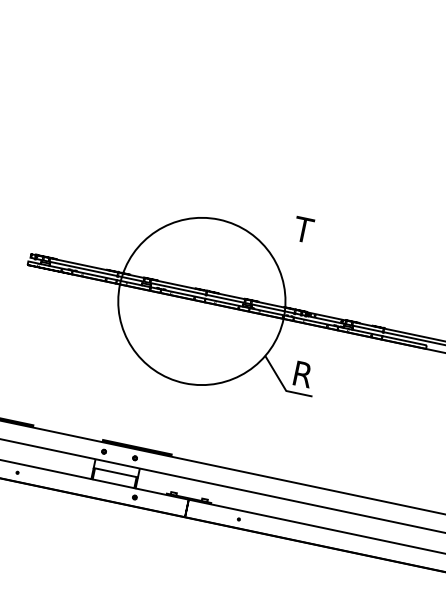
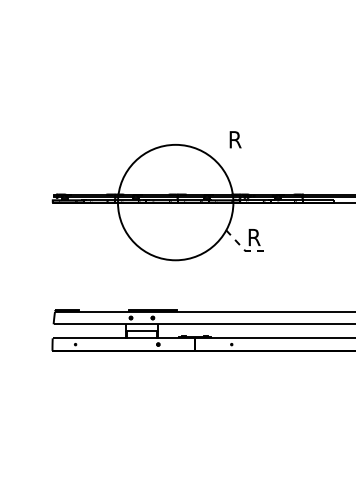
text: (304, 229) -> (234, 139), T -> R
line: (283, 385) -> (242, 247), solid -> dashed

